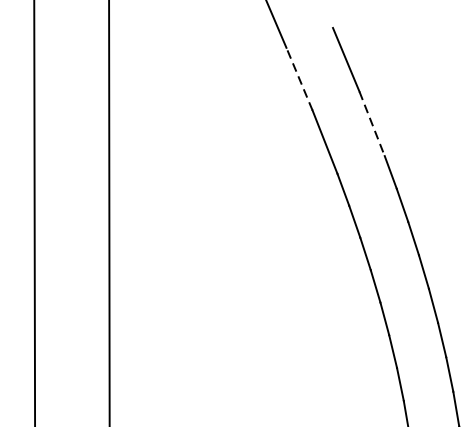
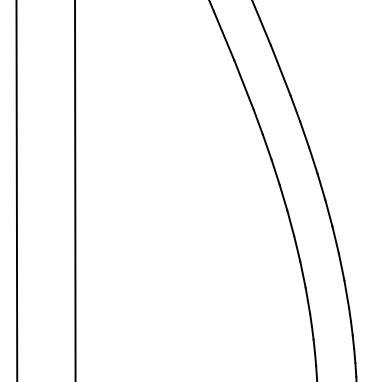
line: (300, 78) -> (224, 35), dashed -> solid
line: (372, 124) -> (281, 71), dashed -> solid

